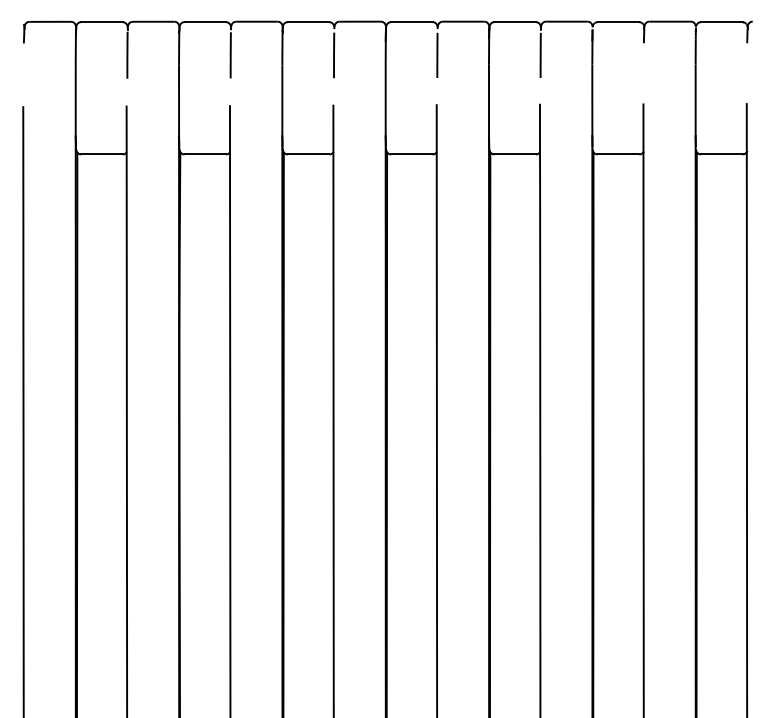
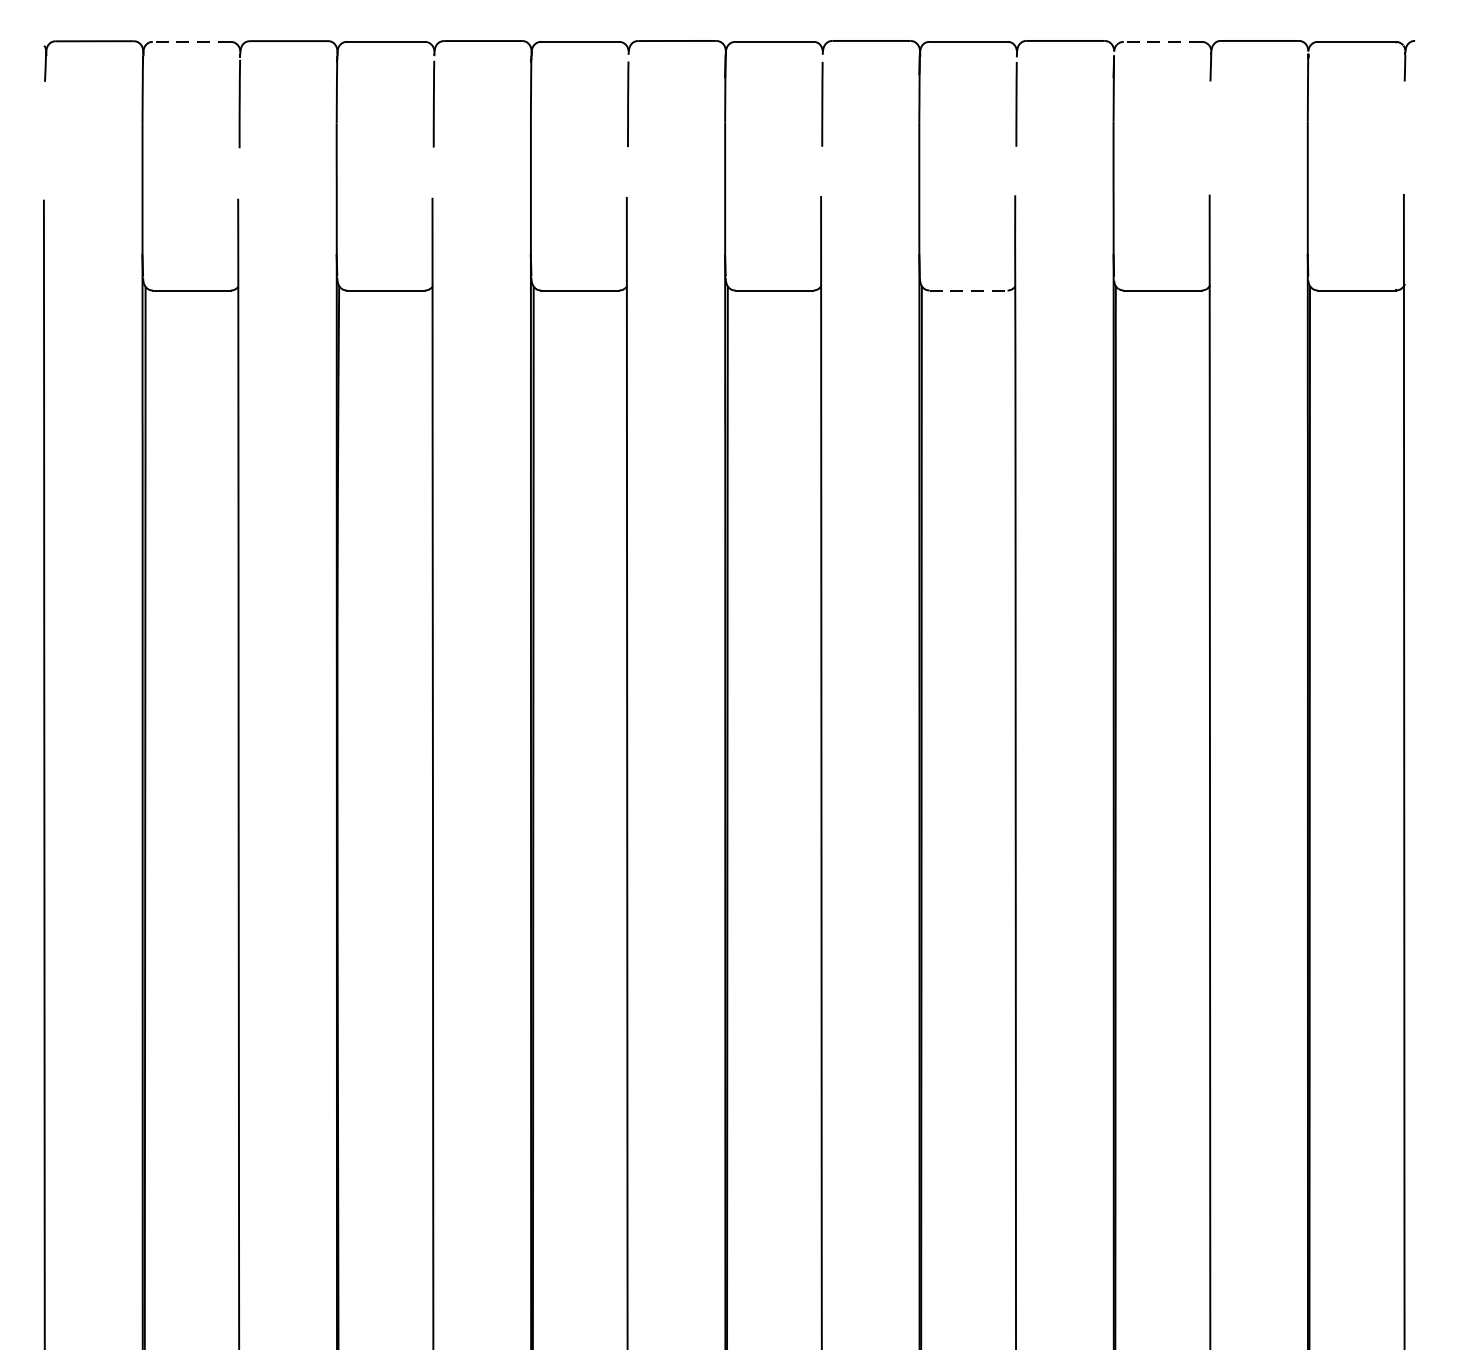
line: (101, 22) -> (190, 42), solid -> dashed
line: (618, 22) -> (1162, 42), solid -> dashed
line: (515, 154) -> (969, 290), solid -> dashed

